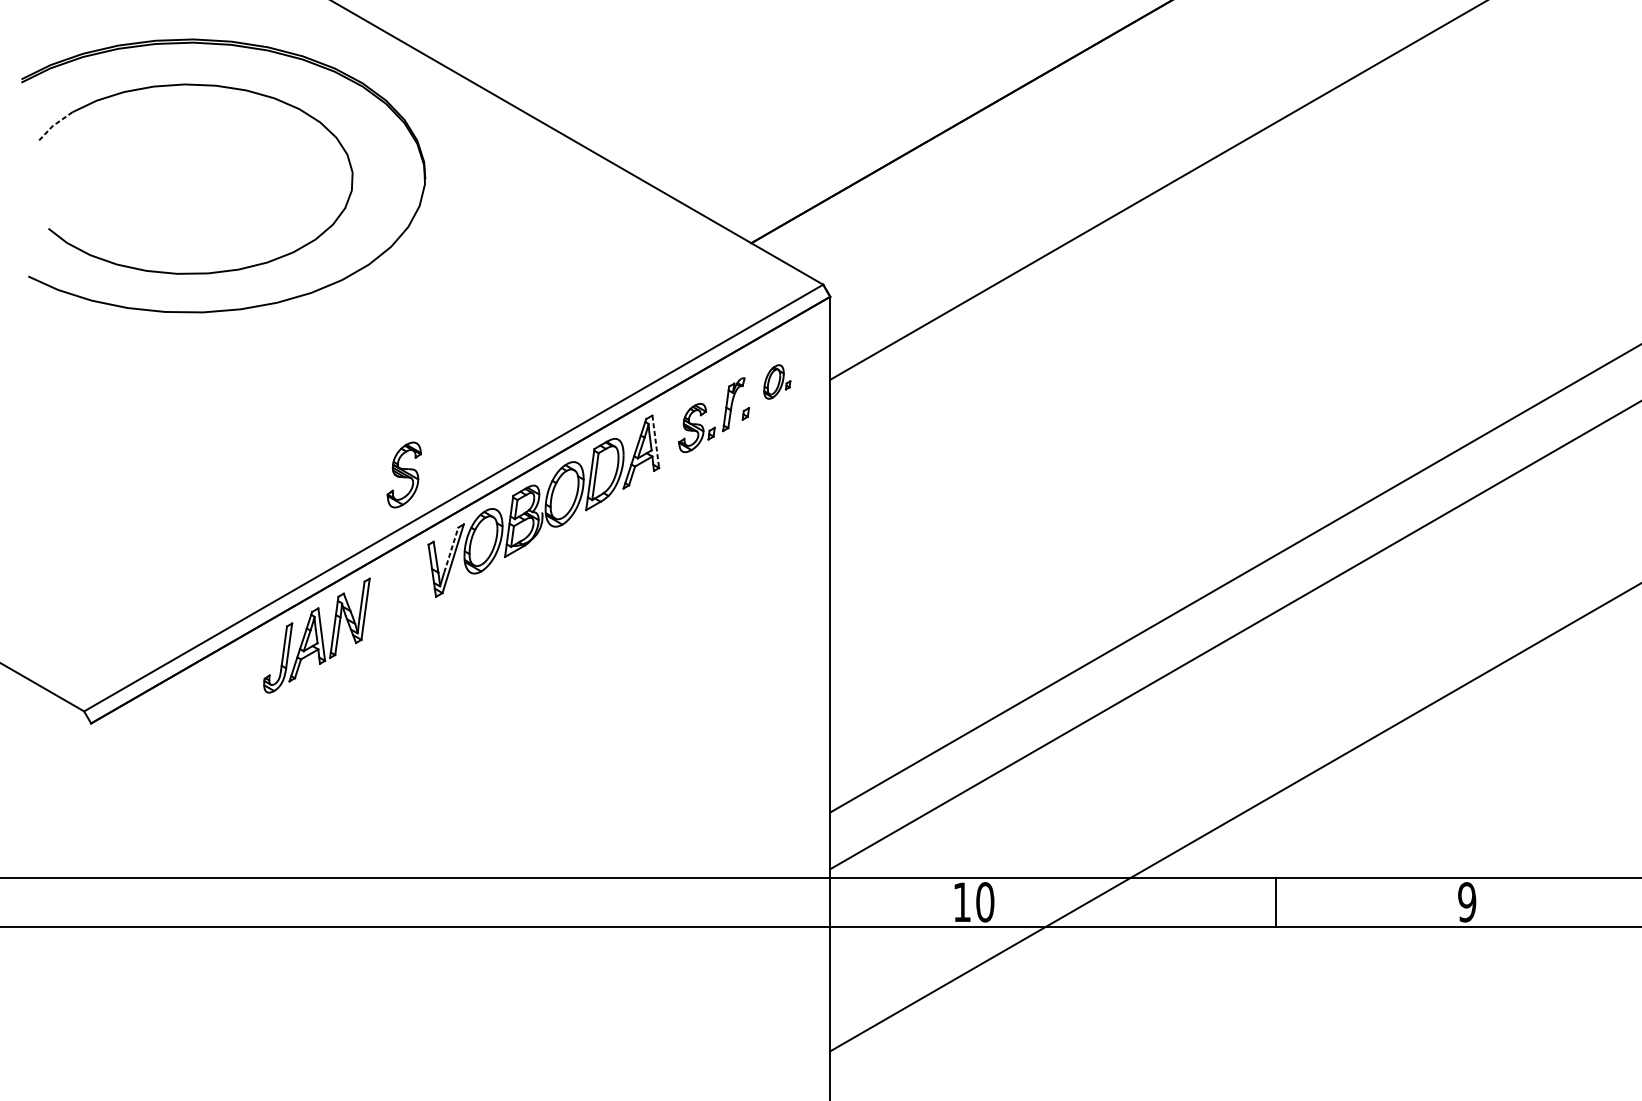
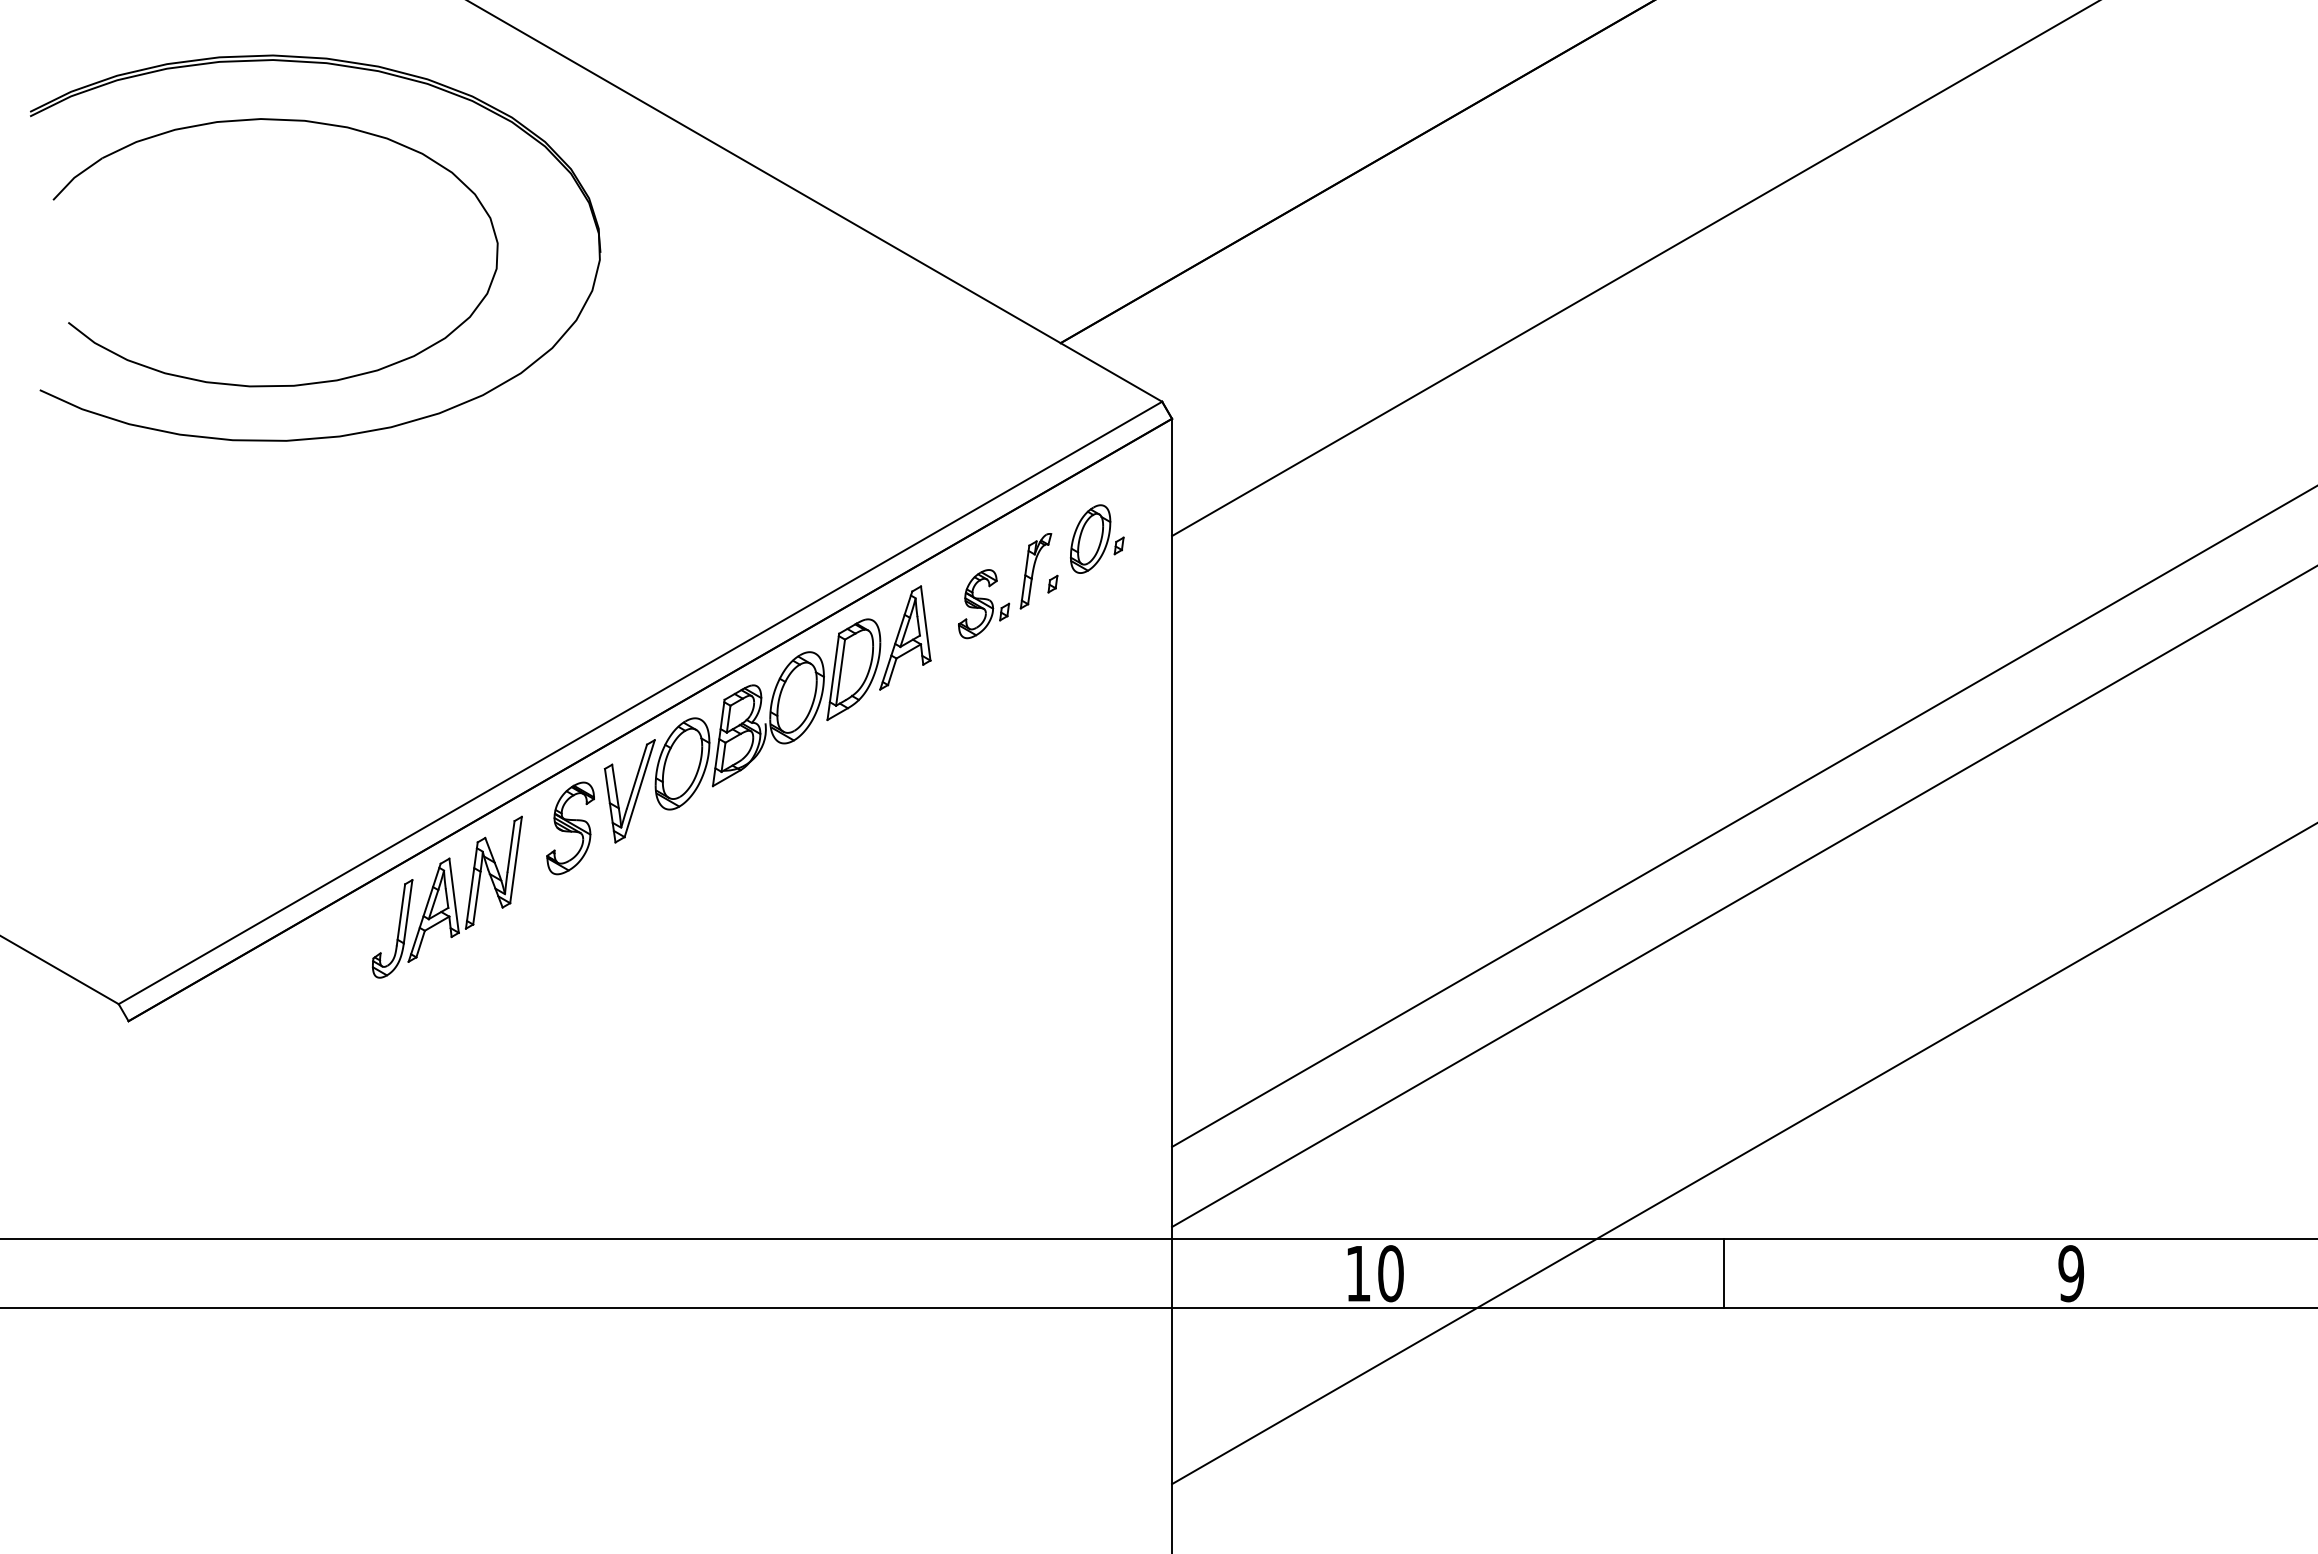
line: (53, 125) -> (75, 177), dashed -> solid
part: (777, 381) -> (1097, 538), size x1.43
line: (655, 442) -> (925, 624), dashed -> solid
part: (404, 475) -> (570, 828), moved
line: (451, 549) -> (637, 775), dashed -> solid
line: (1275, 902) -> (1723, 1273), moved

